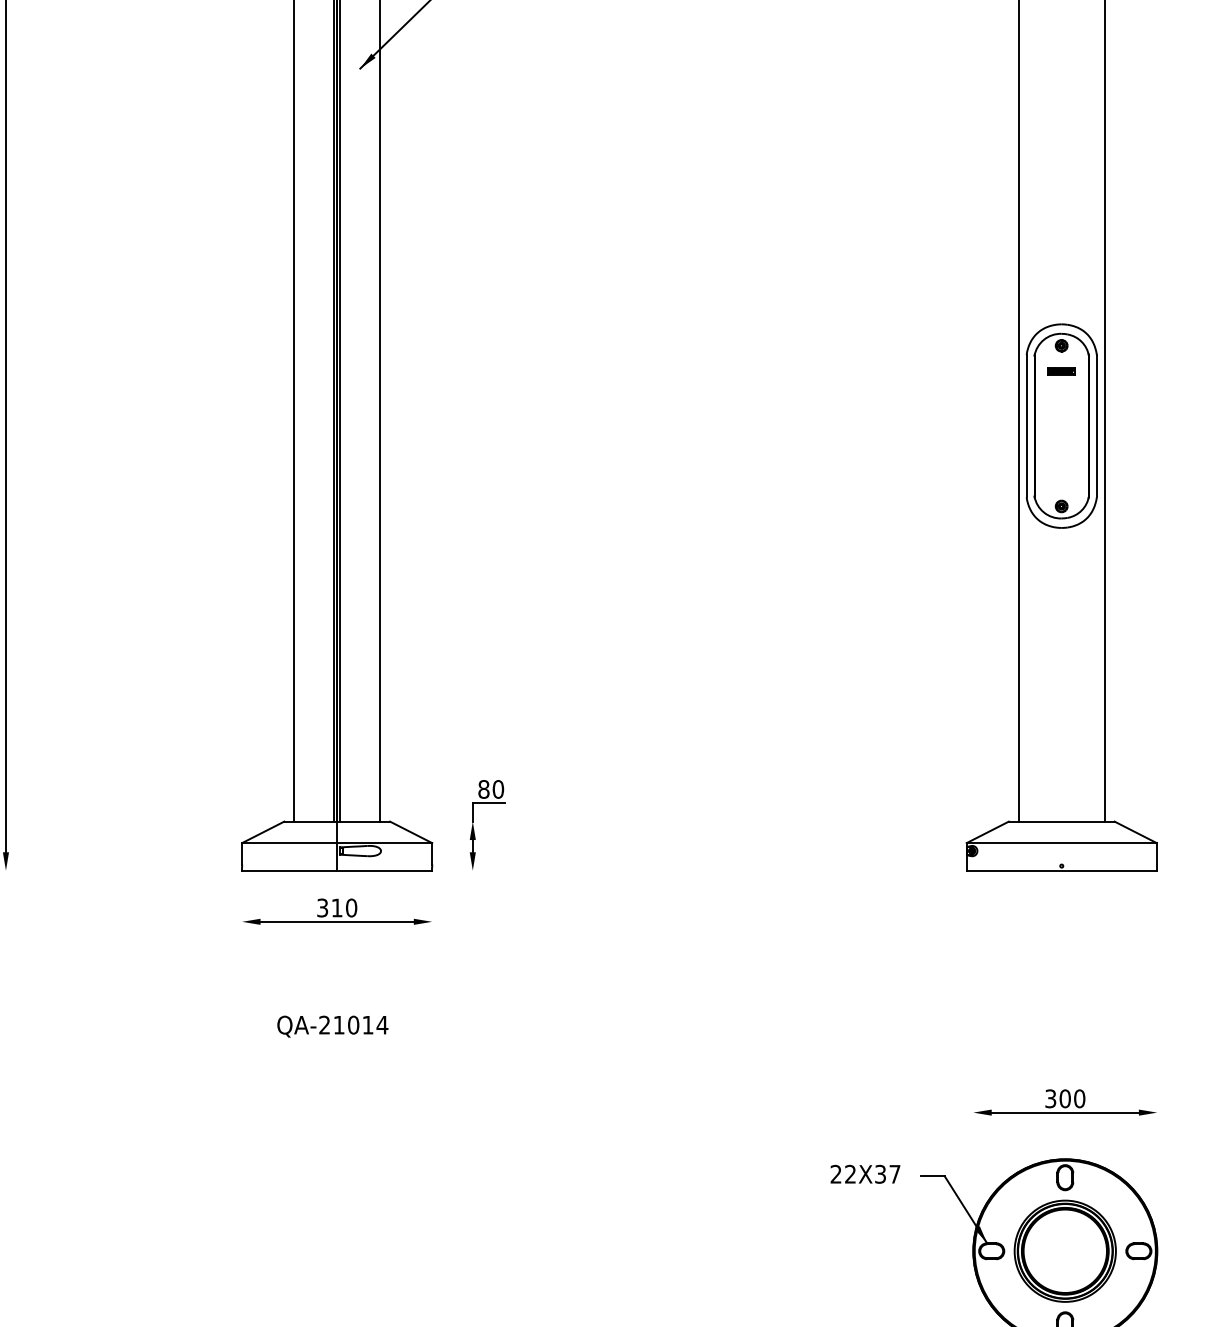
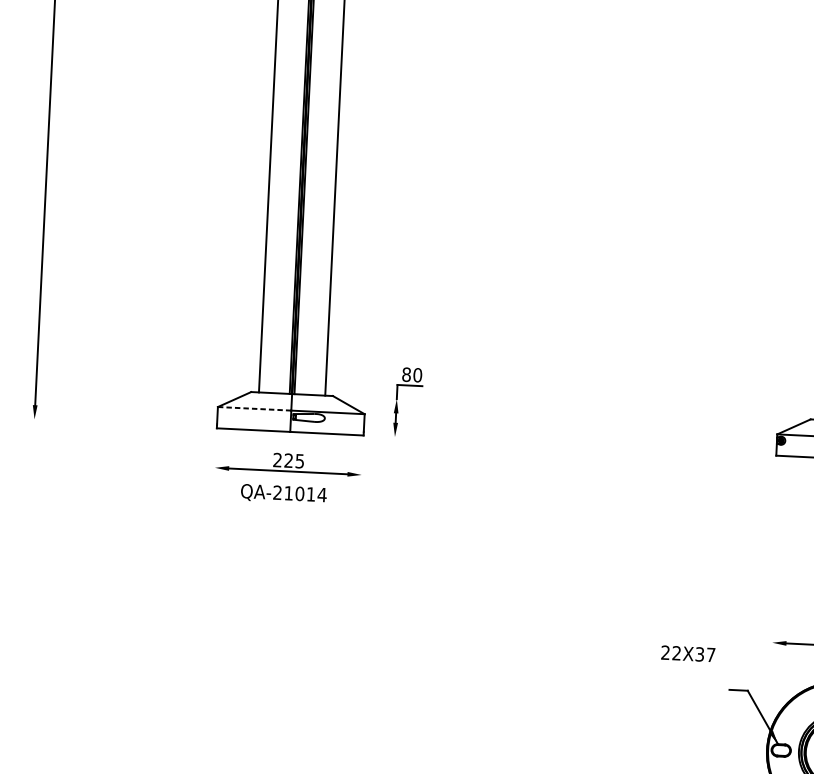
line: (289, 843) -> (254, 409), solid -> dashed
text: (337, 907) -> (289, 460), 310 -> 225
text: (332, 1026) -> (283, 494), moved
text: (865, 1173) -> (688, 653), moved

